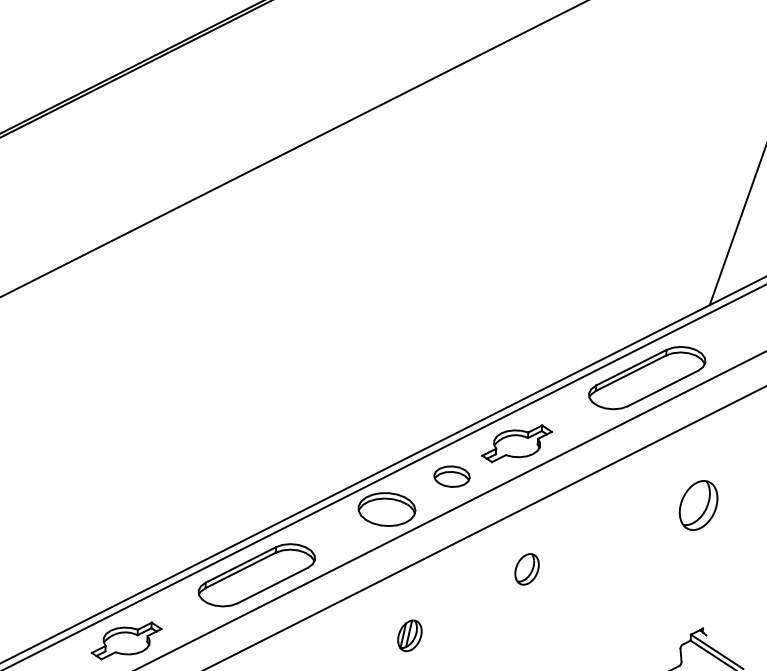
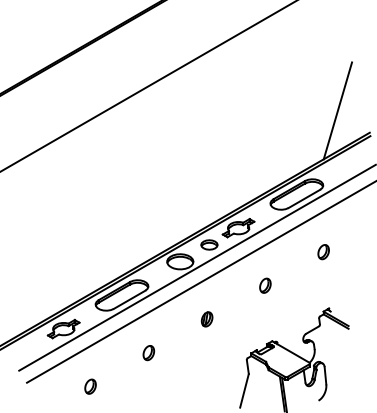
part: (697, 506) -> (323, 252), size x0.62
part: (527, 568) -> (265, 285), moved
part: (408, 635) -> (206, 319), moved

